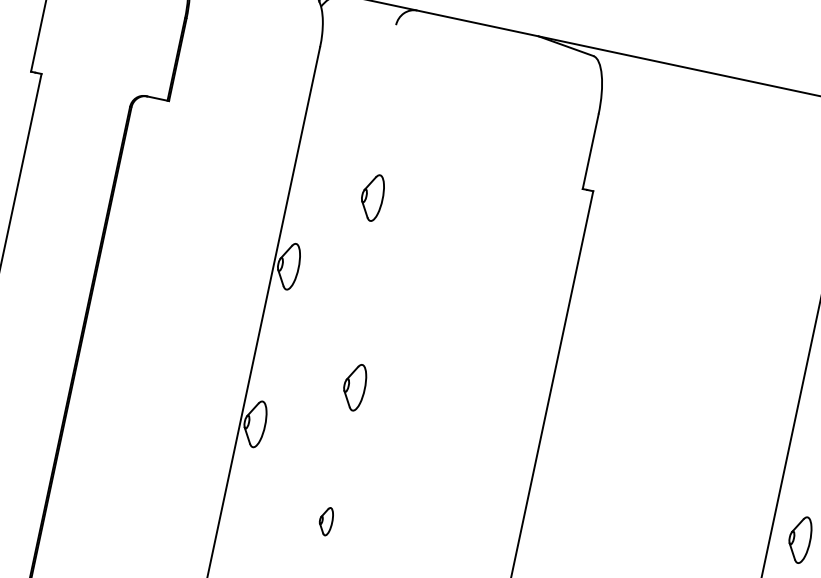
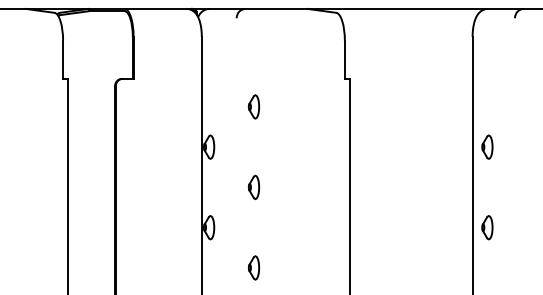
part: (371, 196) -> (253, 106), moved
part: (353, 387) -> (253, 187), moved
part: (325, 520) -> (253, 267), size x1.67

